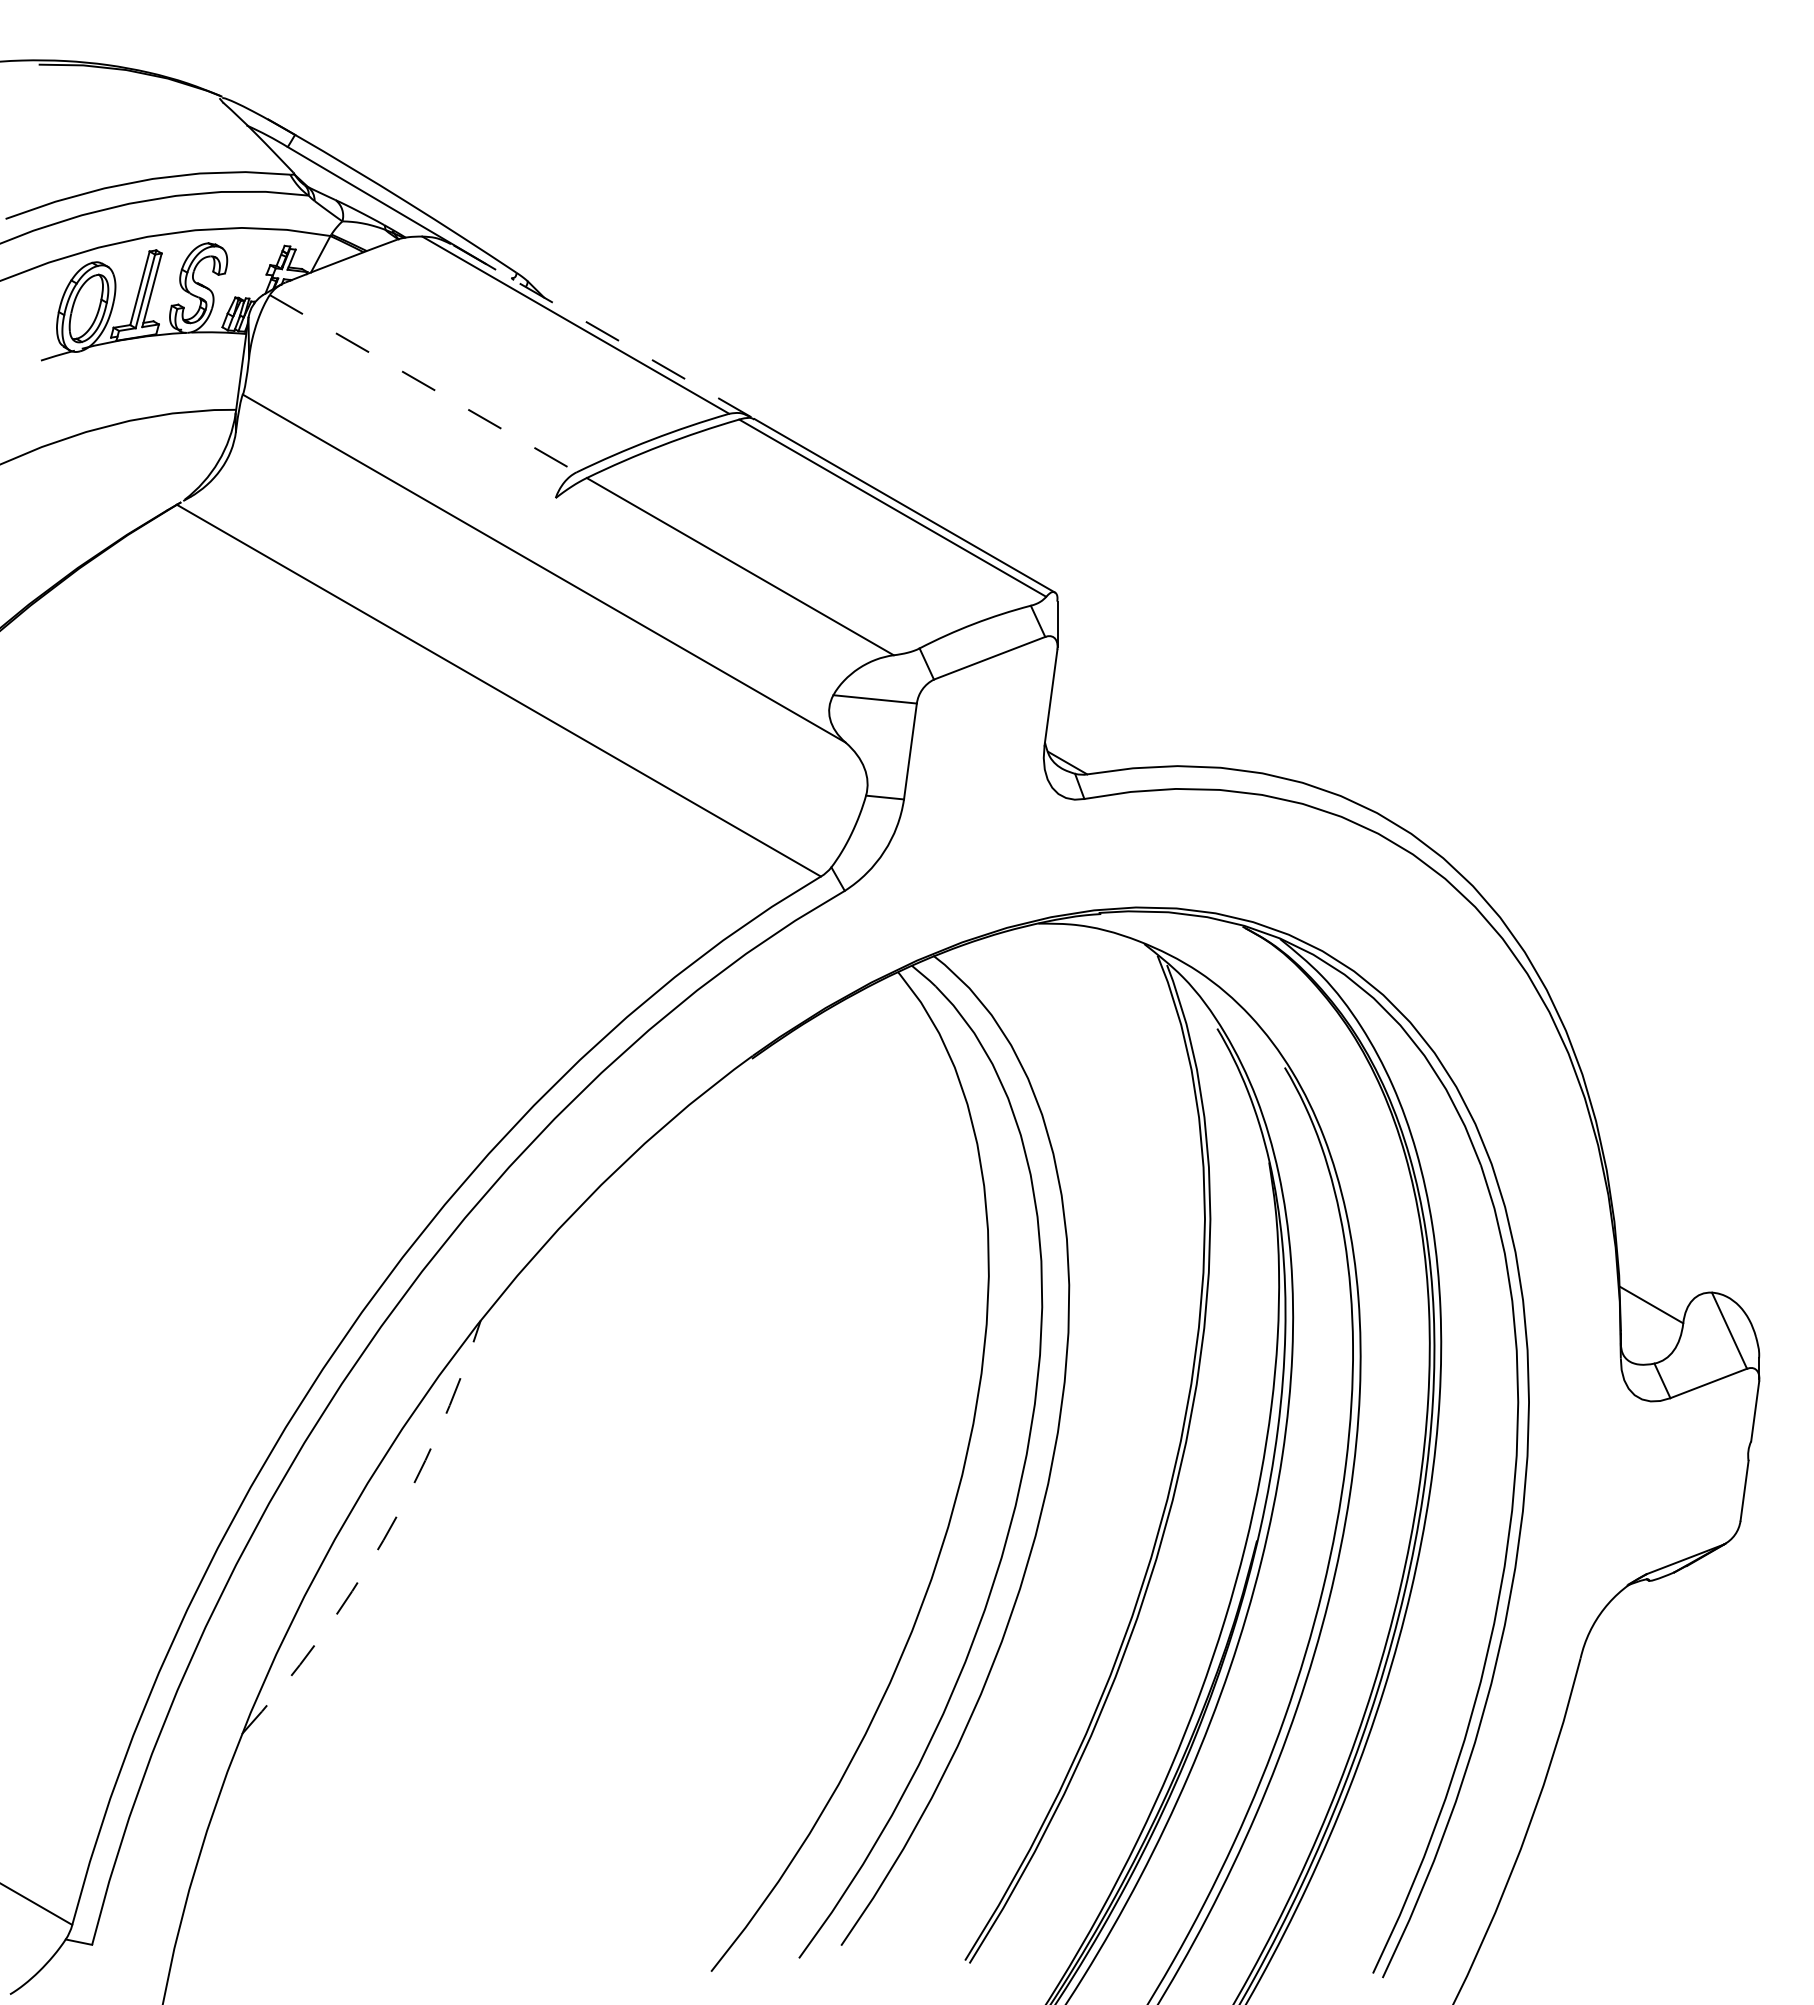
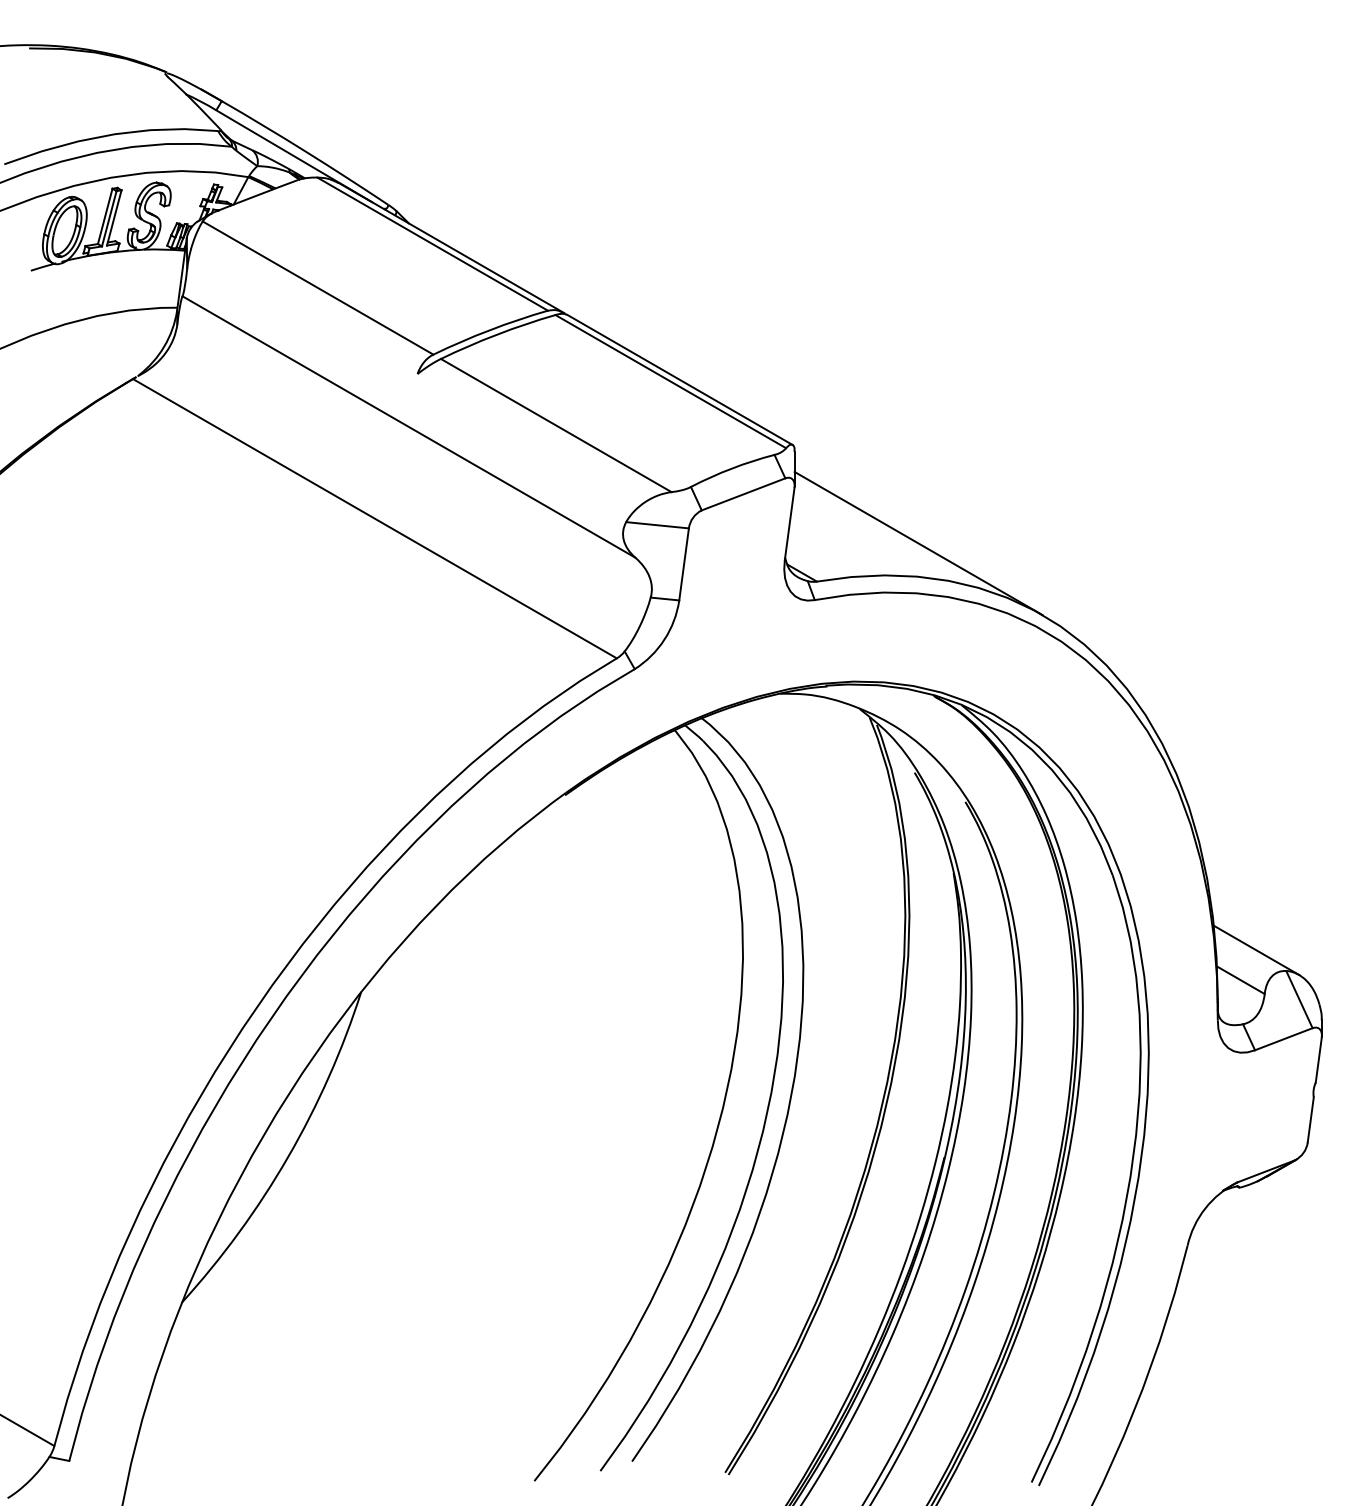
line: (600, 330) -> (451, 248), dashed -> solid
line: (423, 383) -> (318, 287), dashed -> solid
line: (1222, 723) -> (918, 543), added
line: (1672, 1264) -> (1256, 949), added
arc: (383, 1540) -> (288, 1157), dashed -> solid

